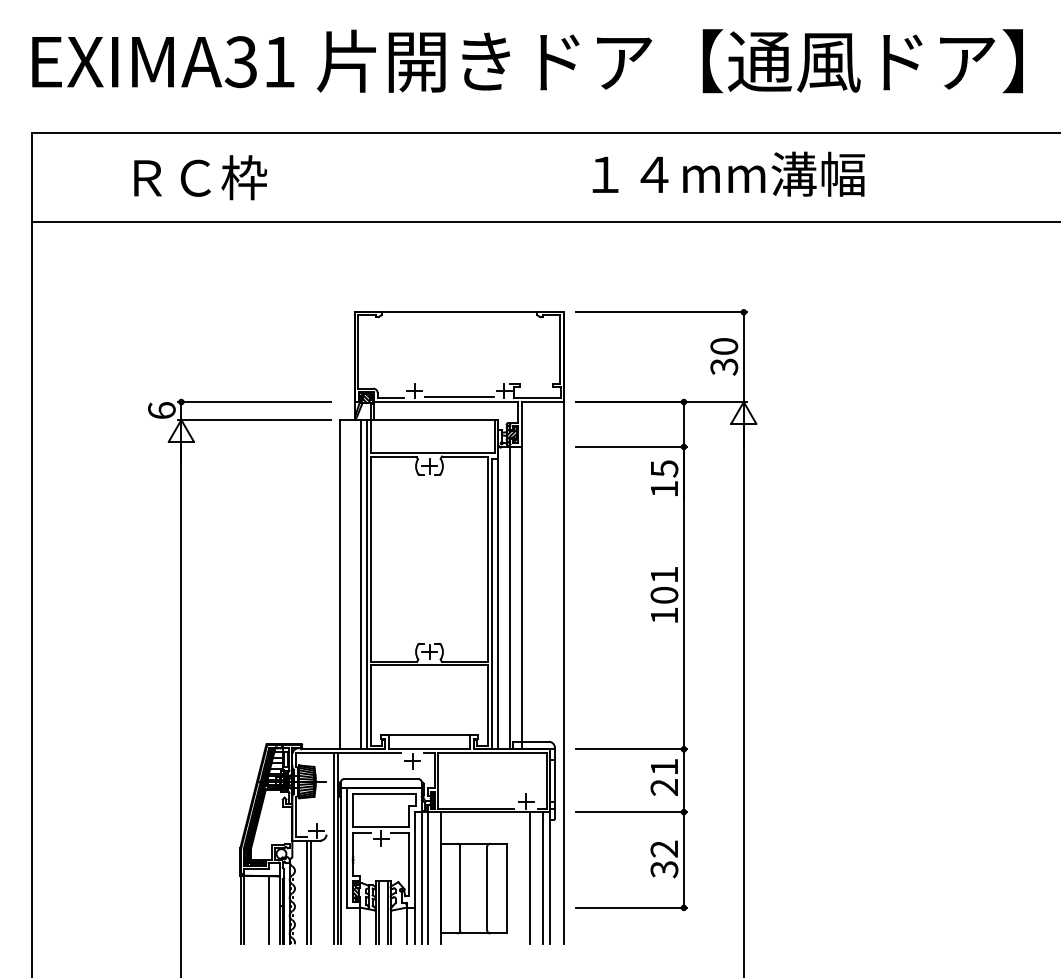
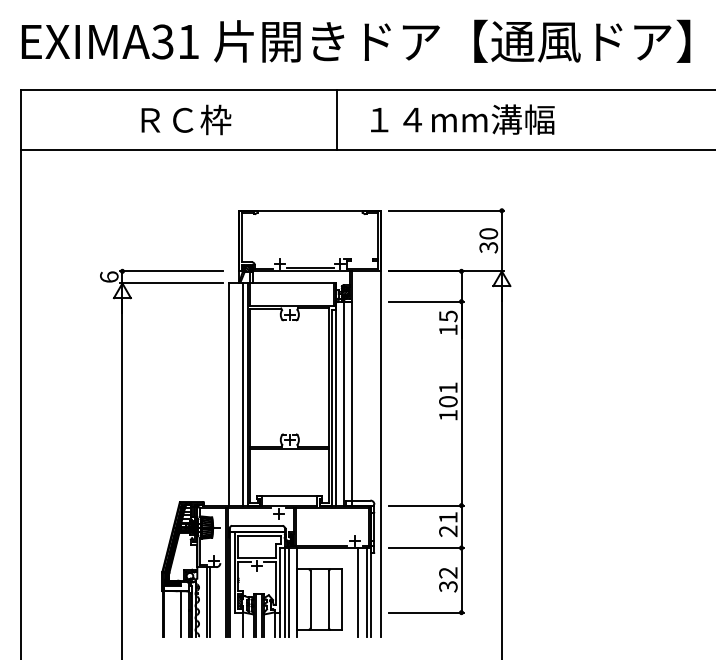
text: (728, 174) -> (462, 119), moved
text: (200, 176) -> (186, 119), moved
line: (498, 176) -> (336, 119), added

